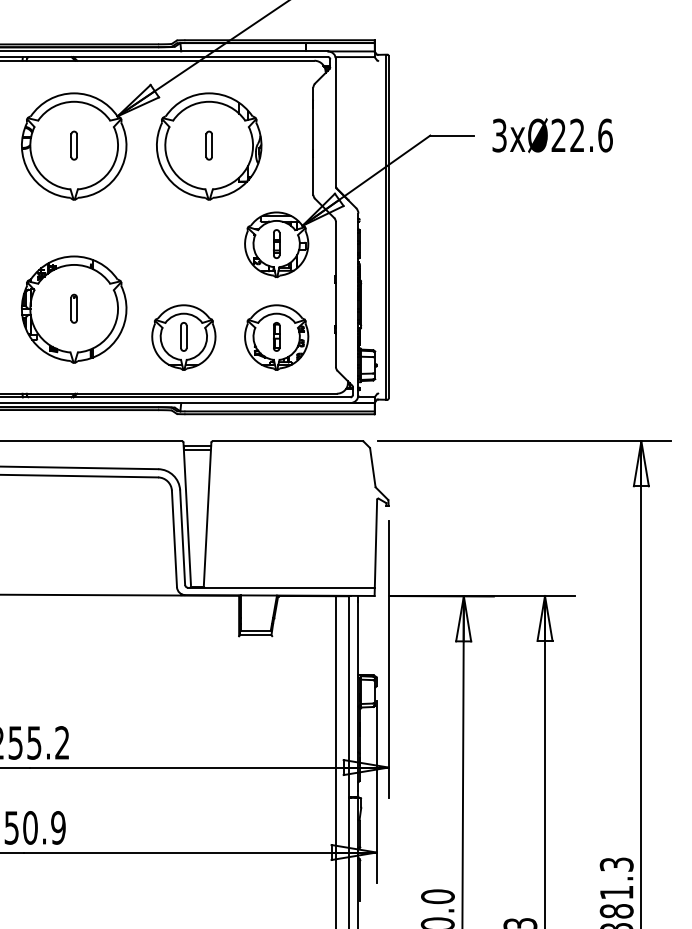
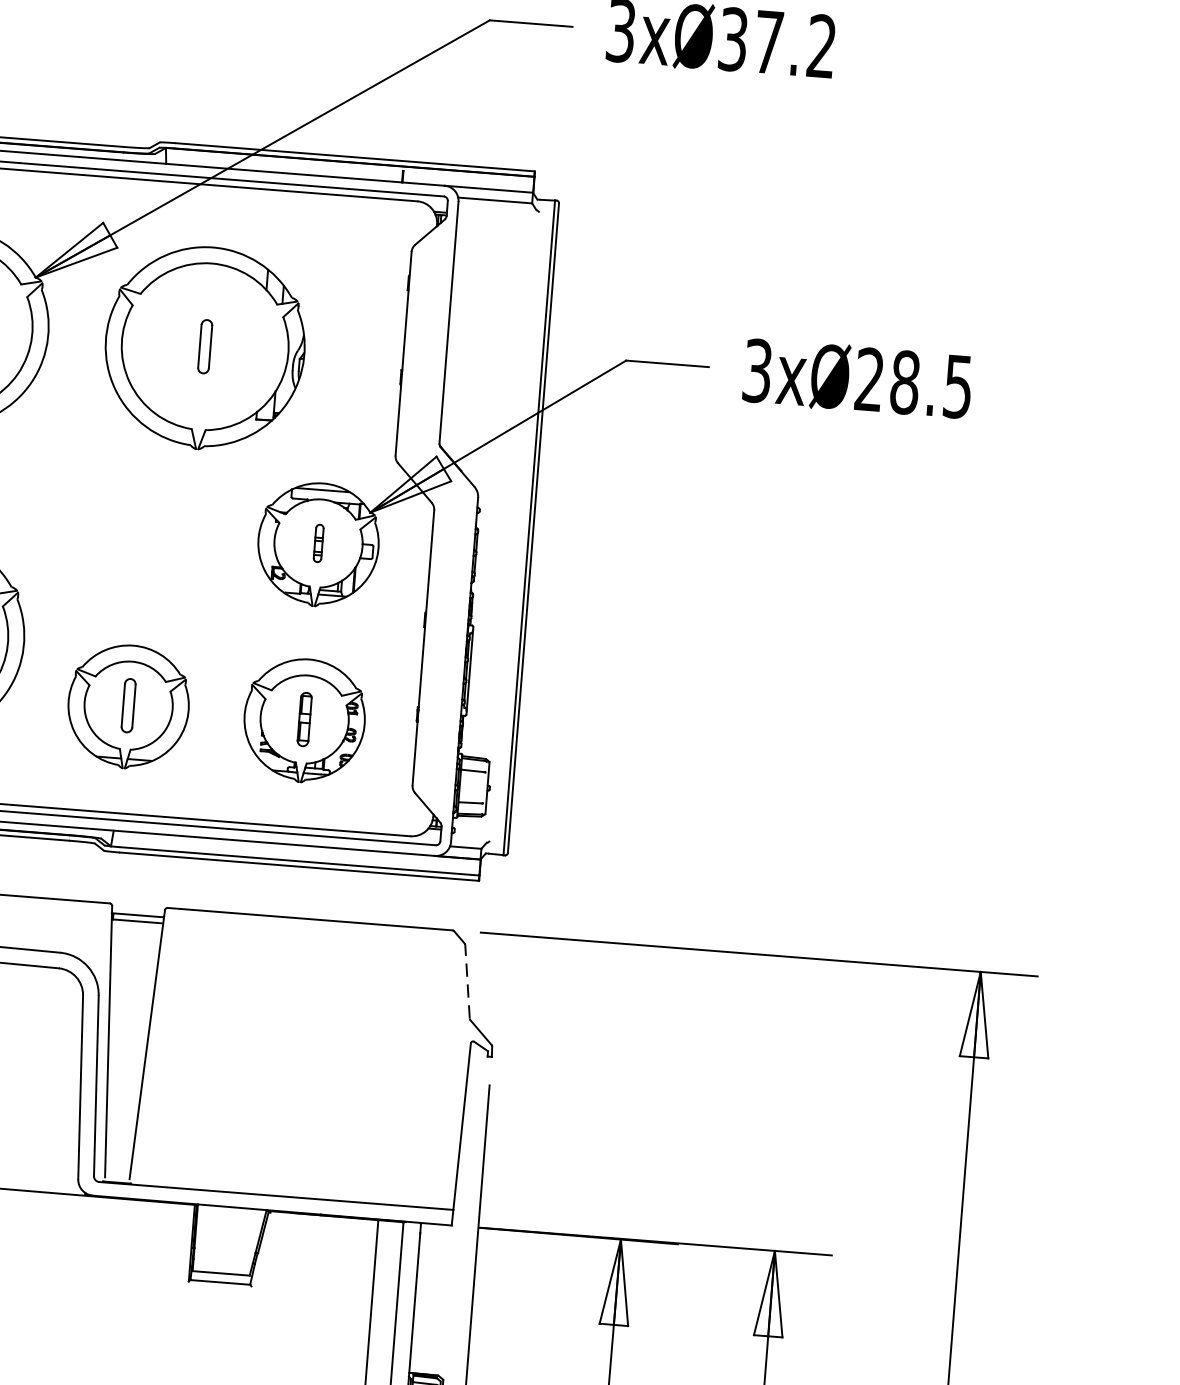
text: (591, 135) -> (931, 384), 3xØ22.6 -> 3xØ28.5
part: (276, 243) -> (318, 542), size x0.7
line: (372, 467) -> (466, 981), solid -> dashed

